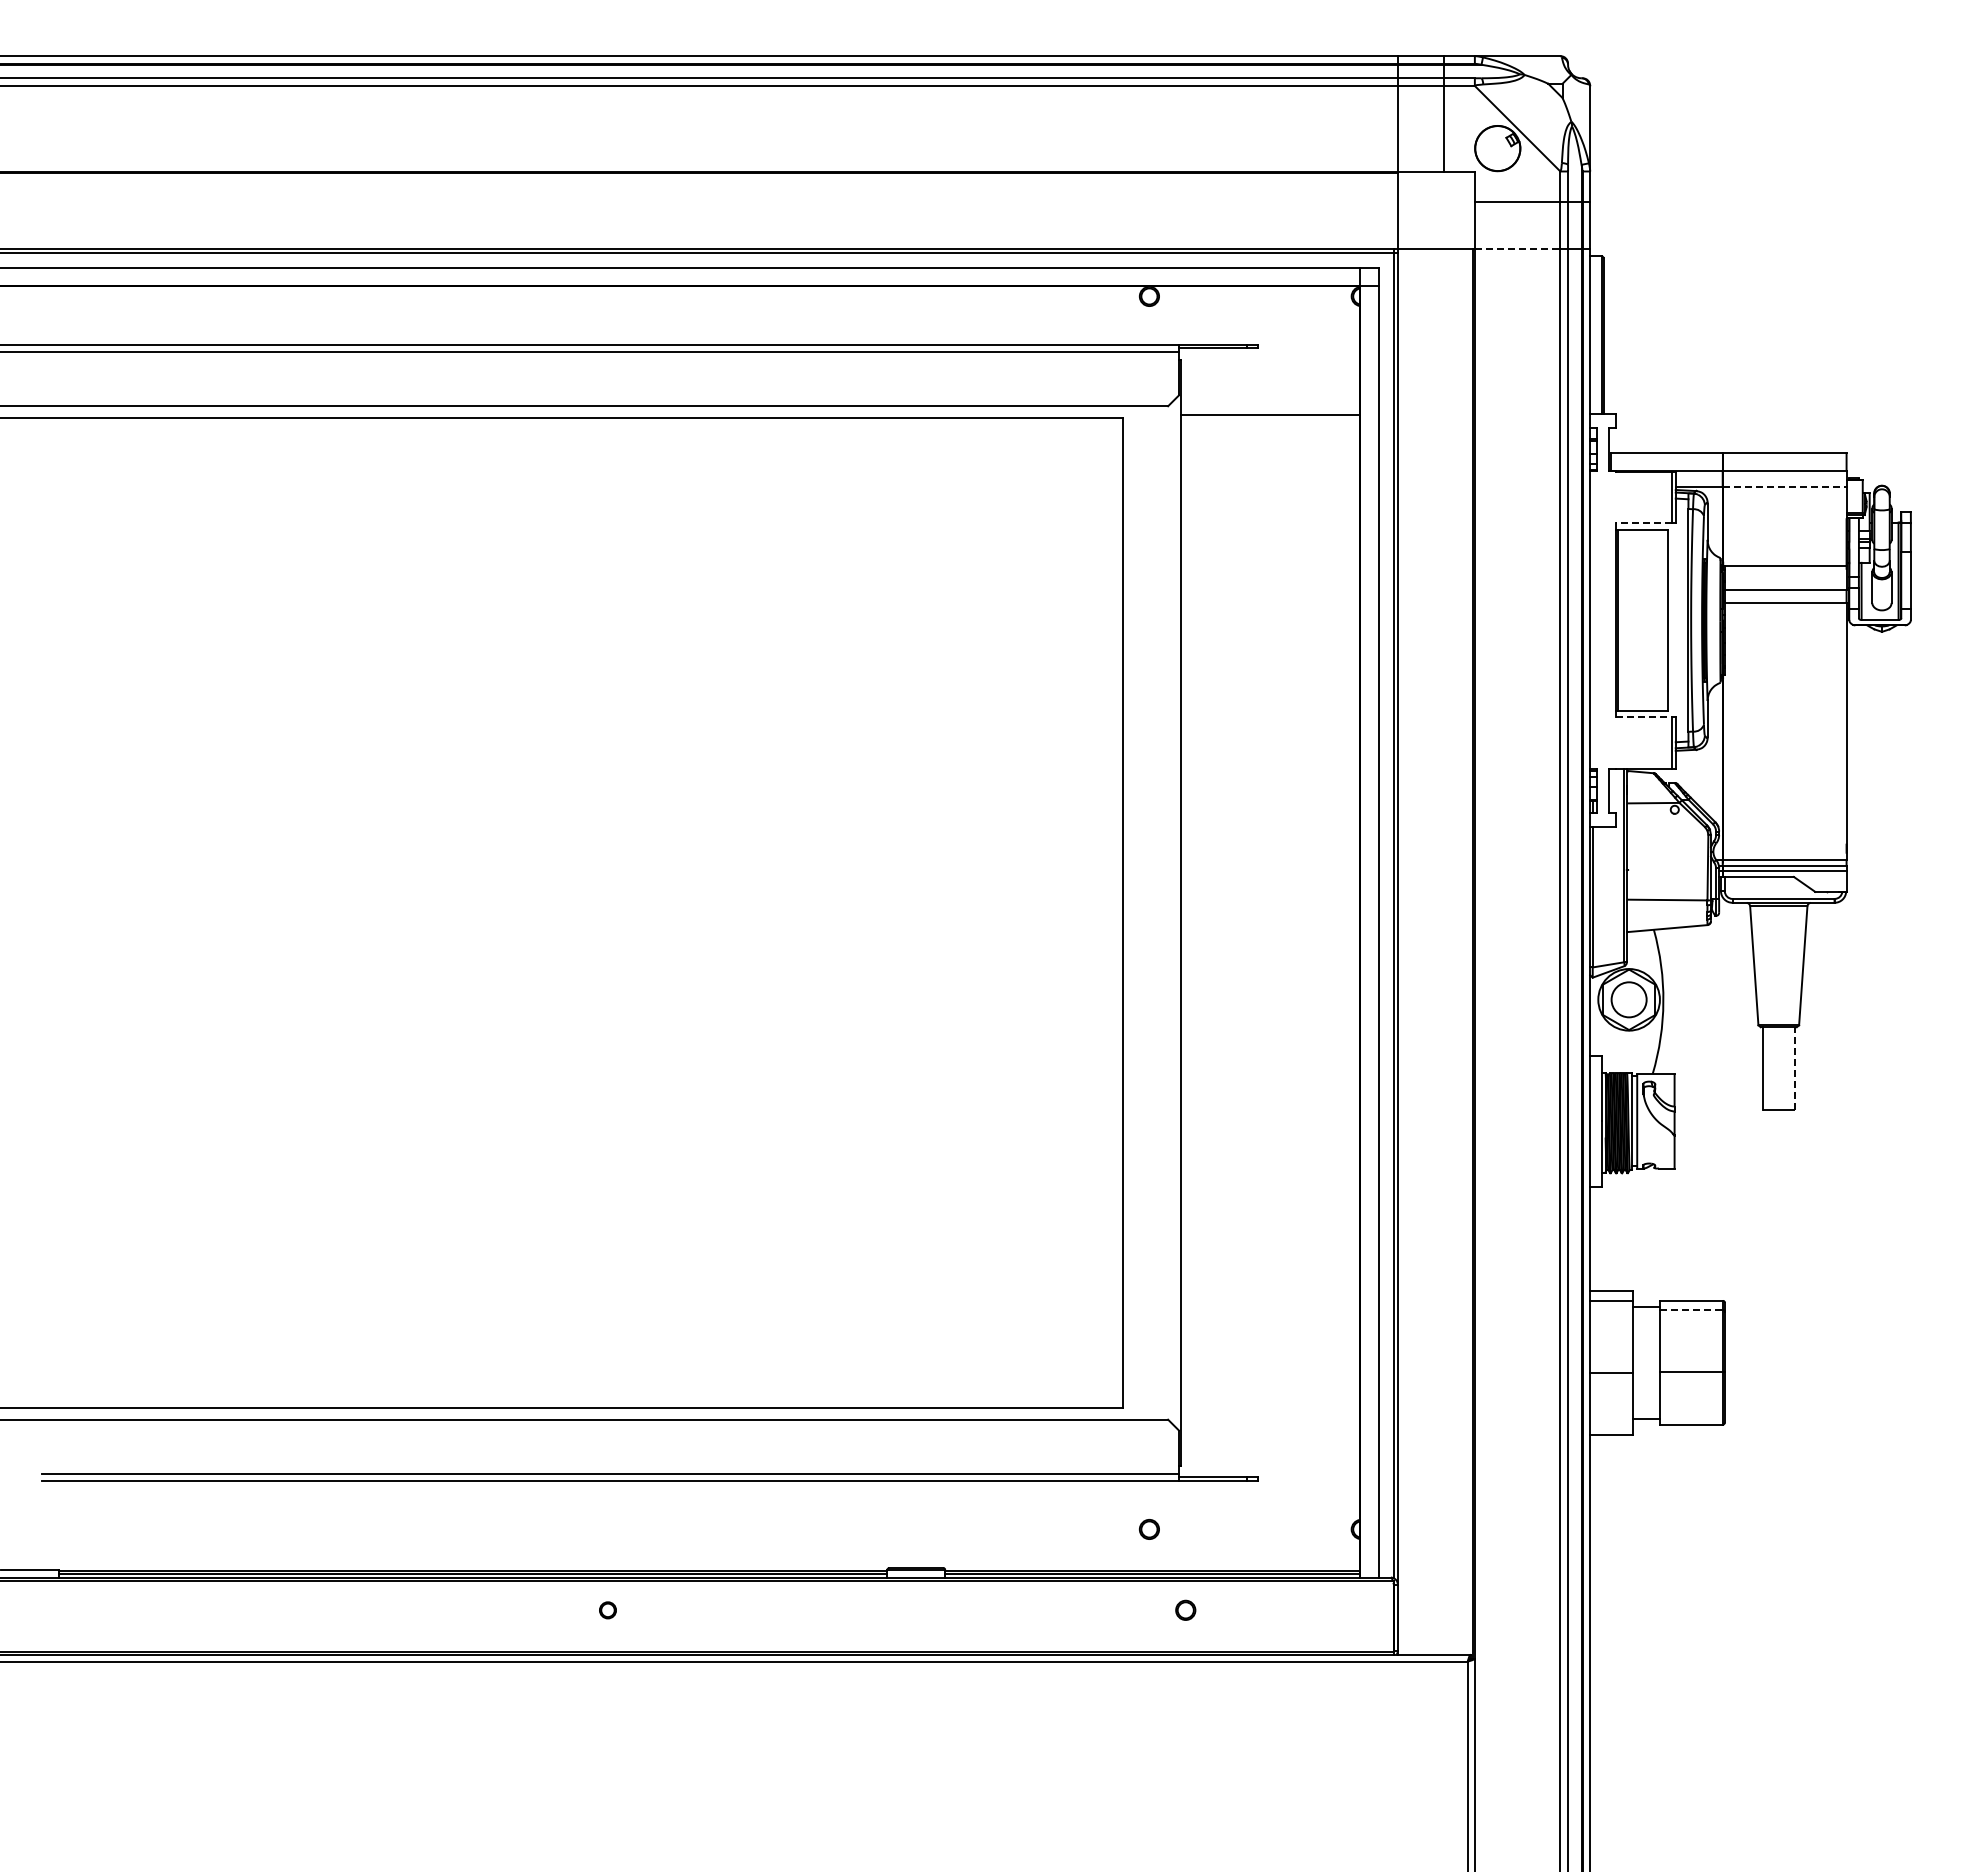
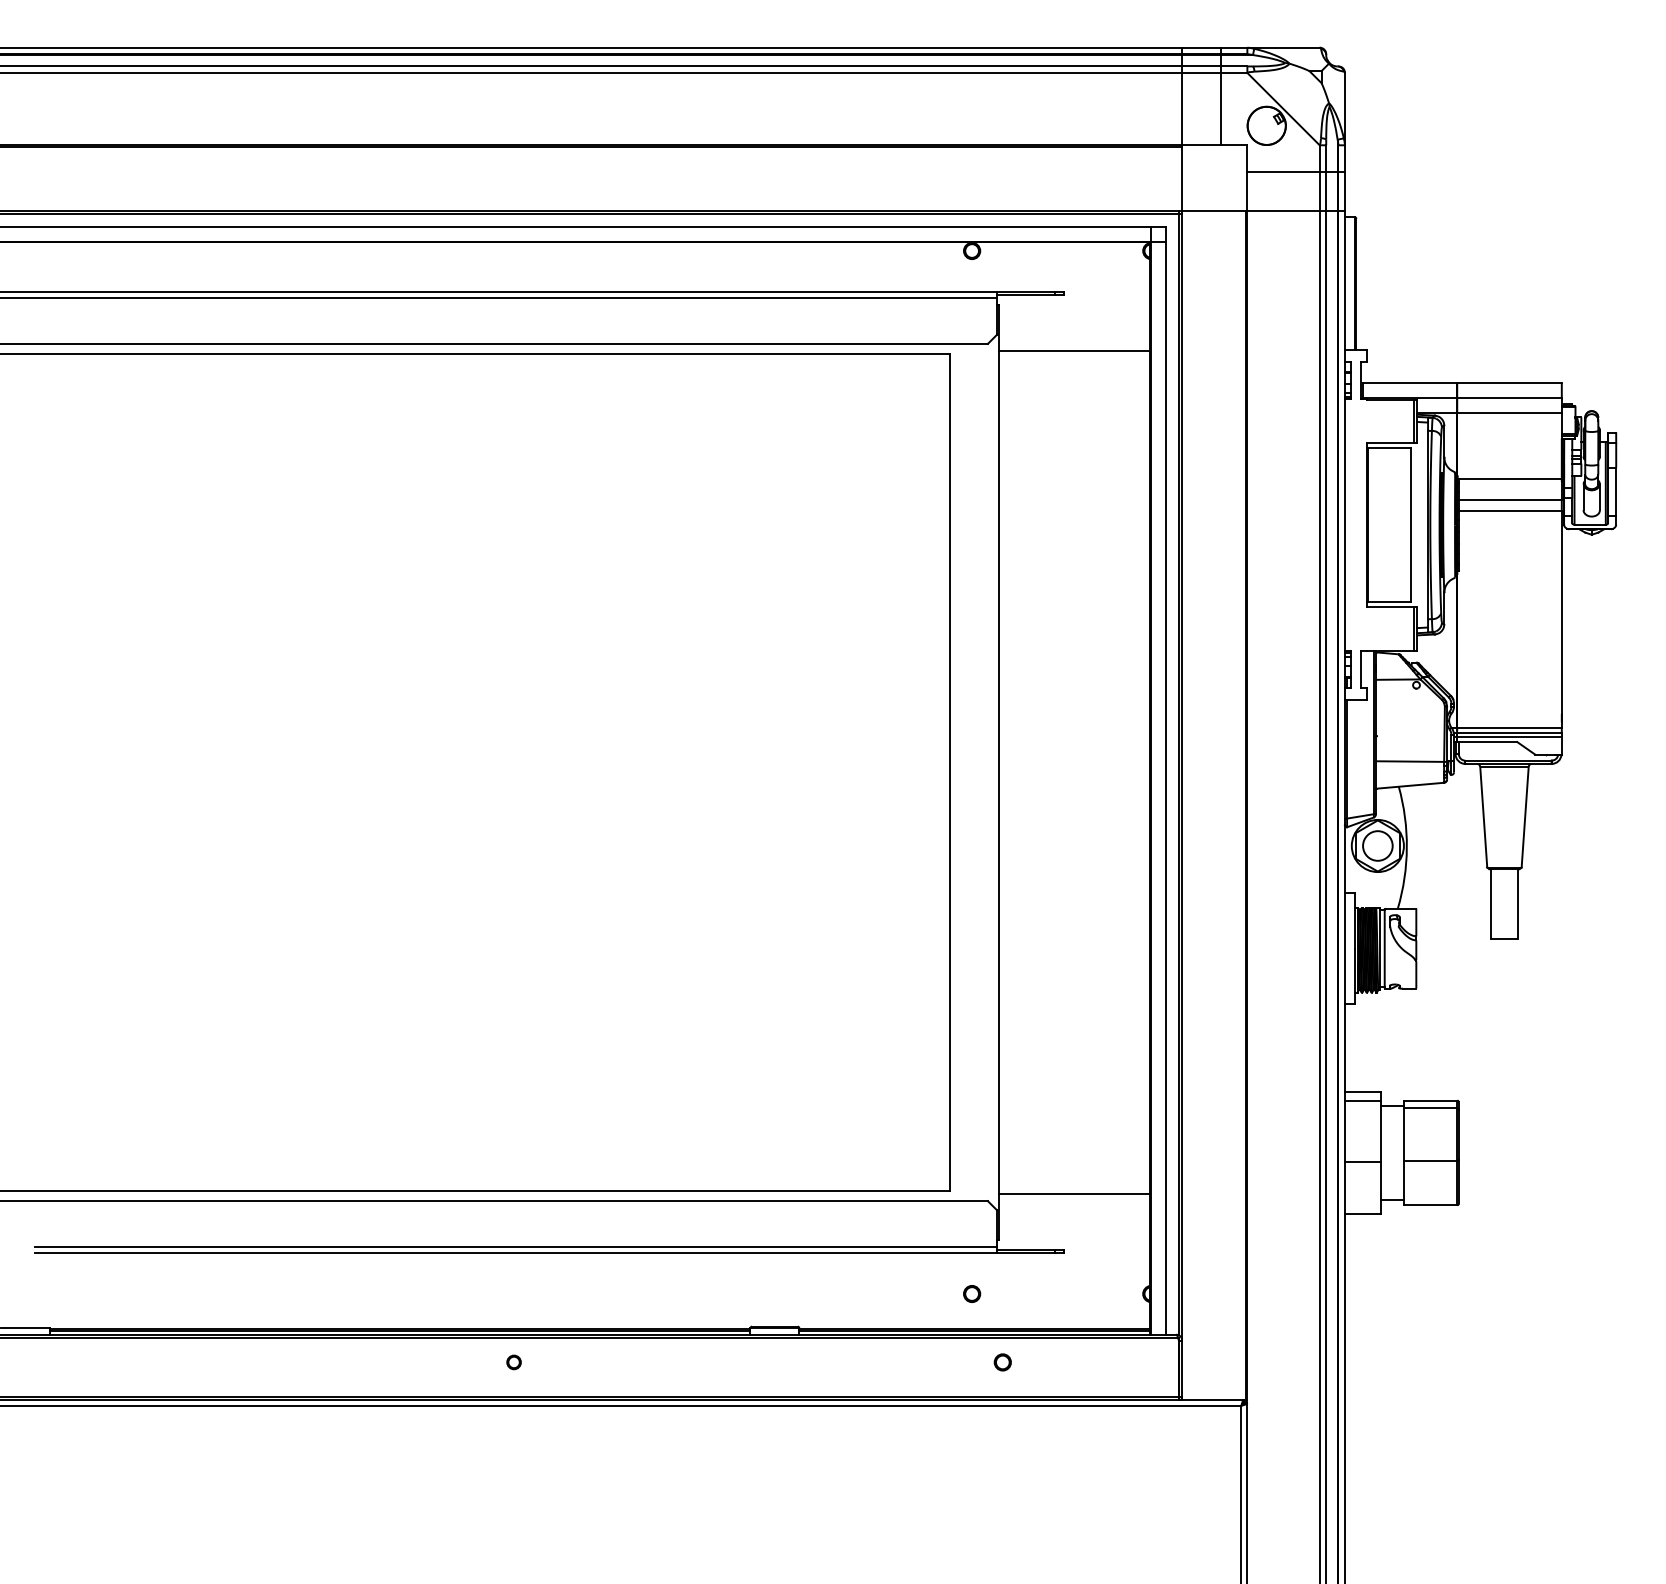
line: (1517, 248) -> (1283, 210), dashed -> solid
line: (1784, 487) -> (1509, 412), dashed -> solid
line: (1644, 523) -> (1390, 443), dashed -> solid
line: (1644, 717) -> (1390, 607), dashed -> solid
line: (1794, 1068) -> (1517, 904), dashed -> solid
line: (1691, 1310) -> (1430, 1108), dashed -> solid
line: (1270, 1411) -> (1074, 1194), added

